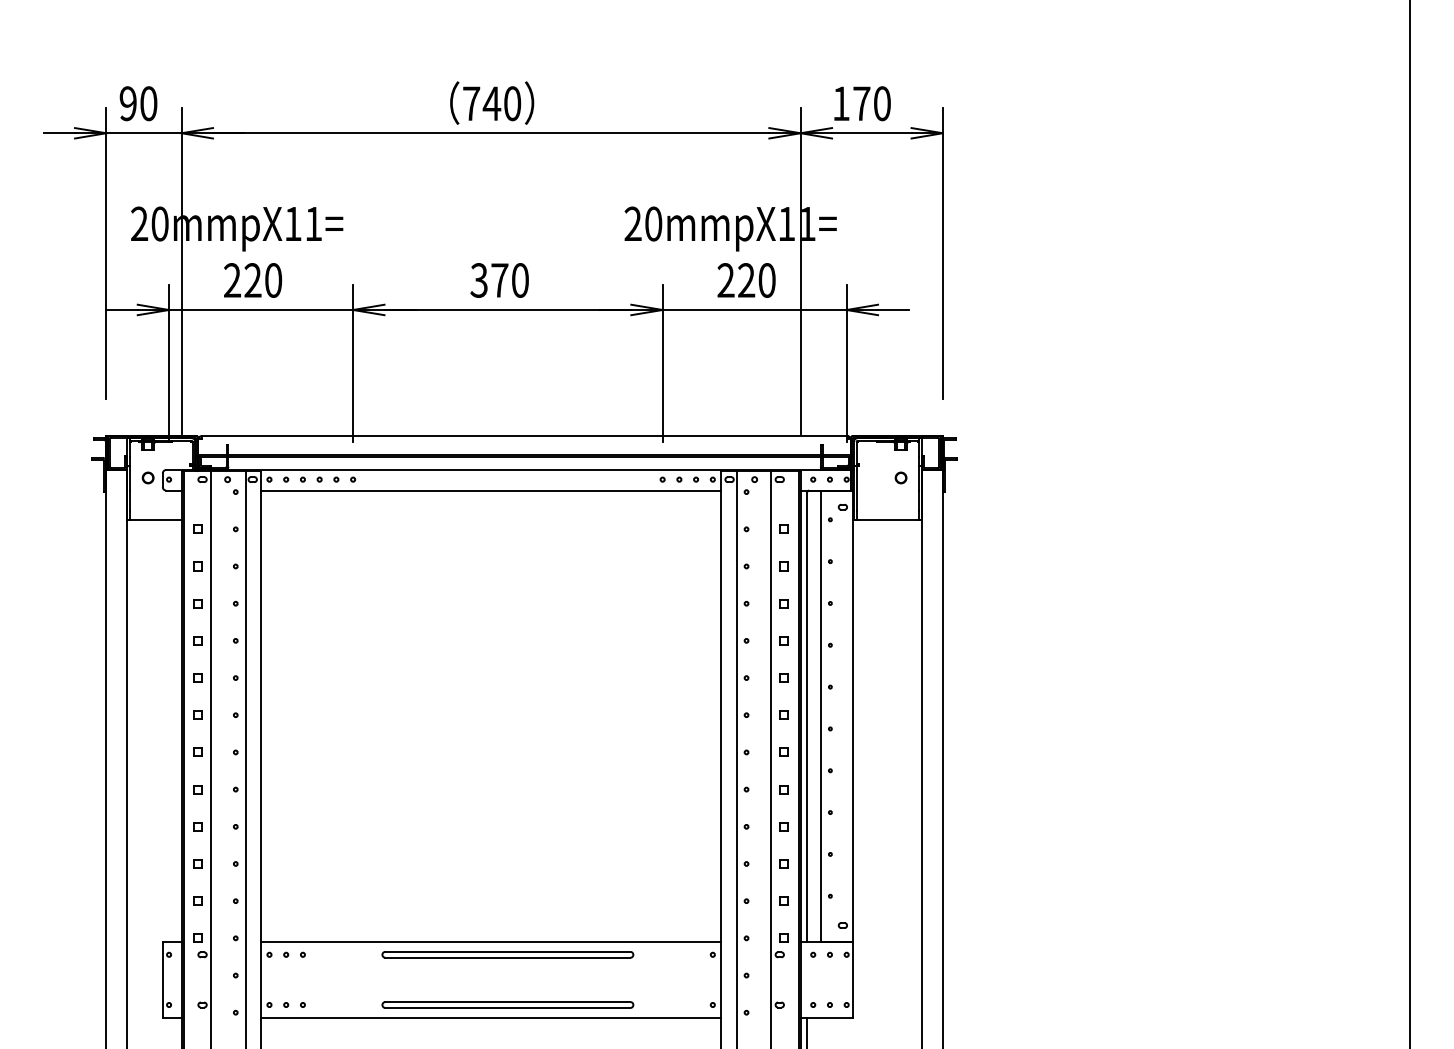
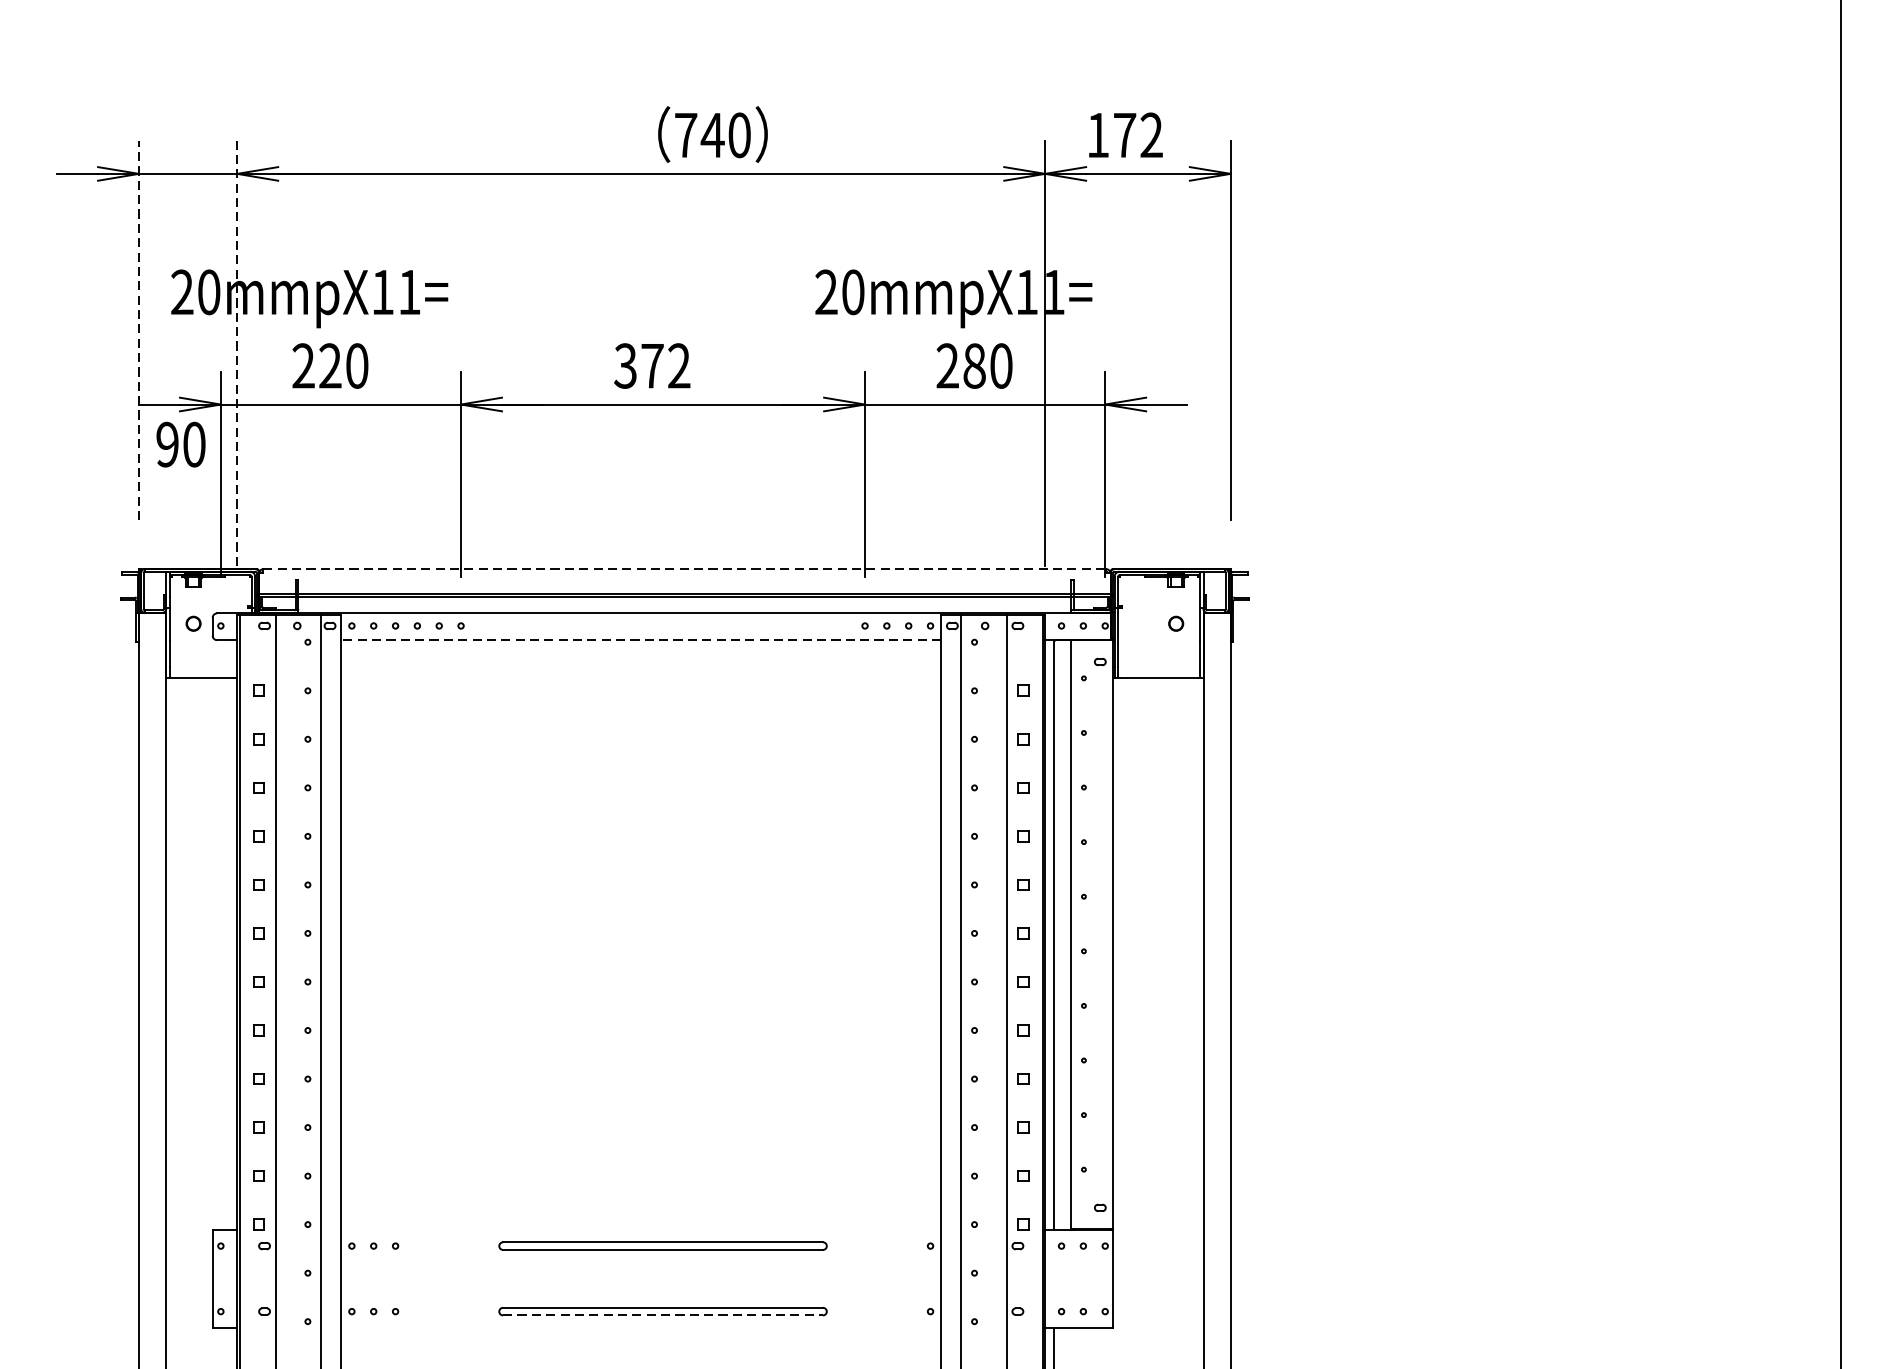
text: (492, 102) -> (713, 133), moved
text: (138, 103) -> (180, 444), moved
text: (881, 103) -> (1150, 135), 170 -> 172
line: (106, 252) -> (139, 329), solid -> dashed
line: (181, 270) -> (237, 353), solid -> dashed
text: (519, 280) -> (678, 366), 370 -> 372
text: (746, 280) -> (974, 366), 220 -> 280
line: (524, 436) -> (684, 569), solid -> dashed
line: (491, 490) -> (641, 640), solid -> dashed
line: (490, 942) -> (640, 1230), removed
line: (507, 1007) -> (662, 1314), solid -> dashed
line: (490, 1017) -> (640, 1327), removed

